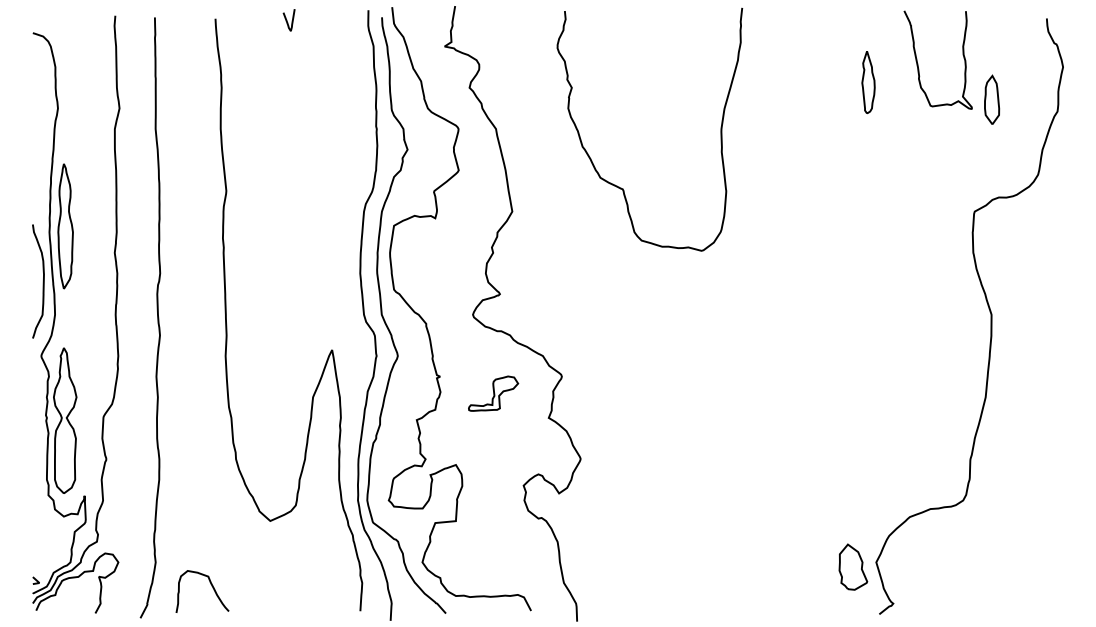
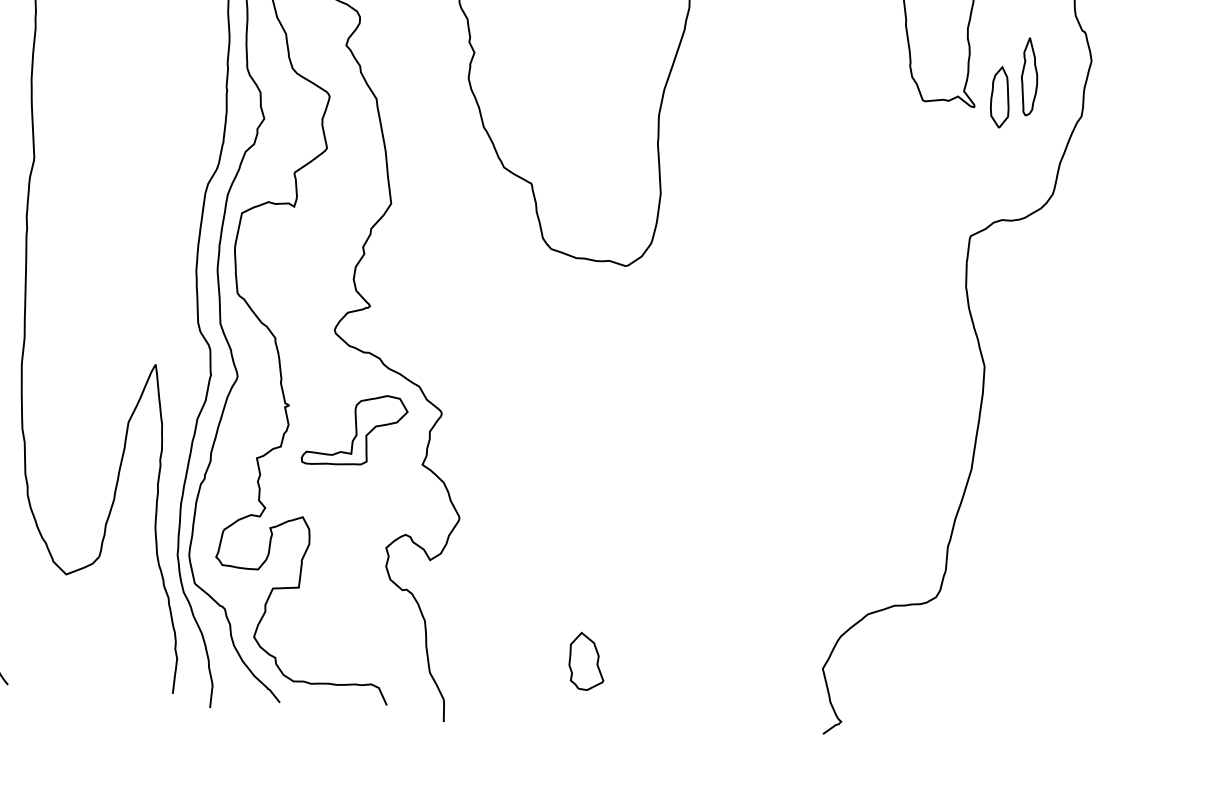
part: (868, 82) -> (1029, 77), moved
part: (493, 393) -> (354, 430), size x1.67
part: (853, 566) -> (587, 660), moved

